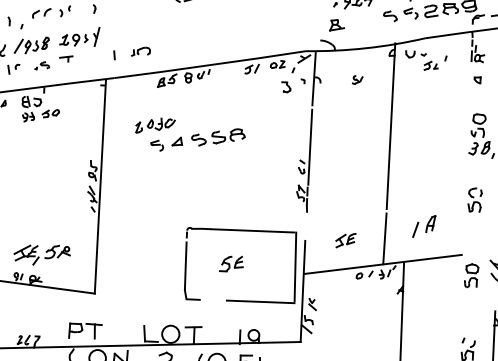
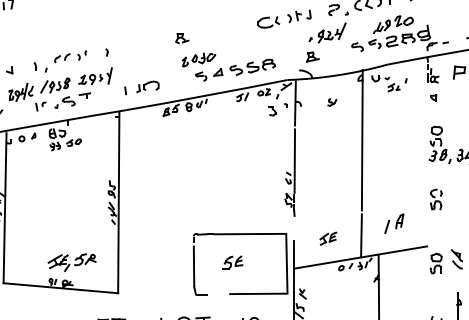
part: (140, 51) -> (147, 86), size x1.43
part: (41, 65) -> (64, 102), size x1.67
part: (189, 135) -> (228, 66), moved

